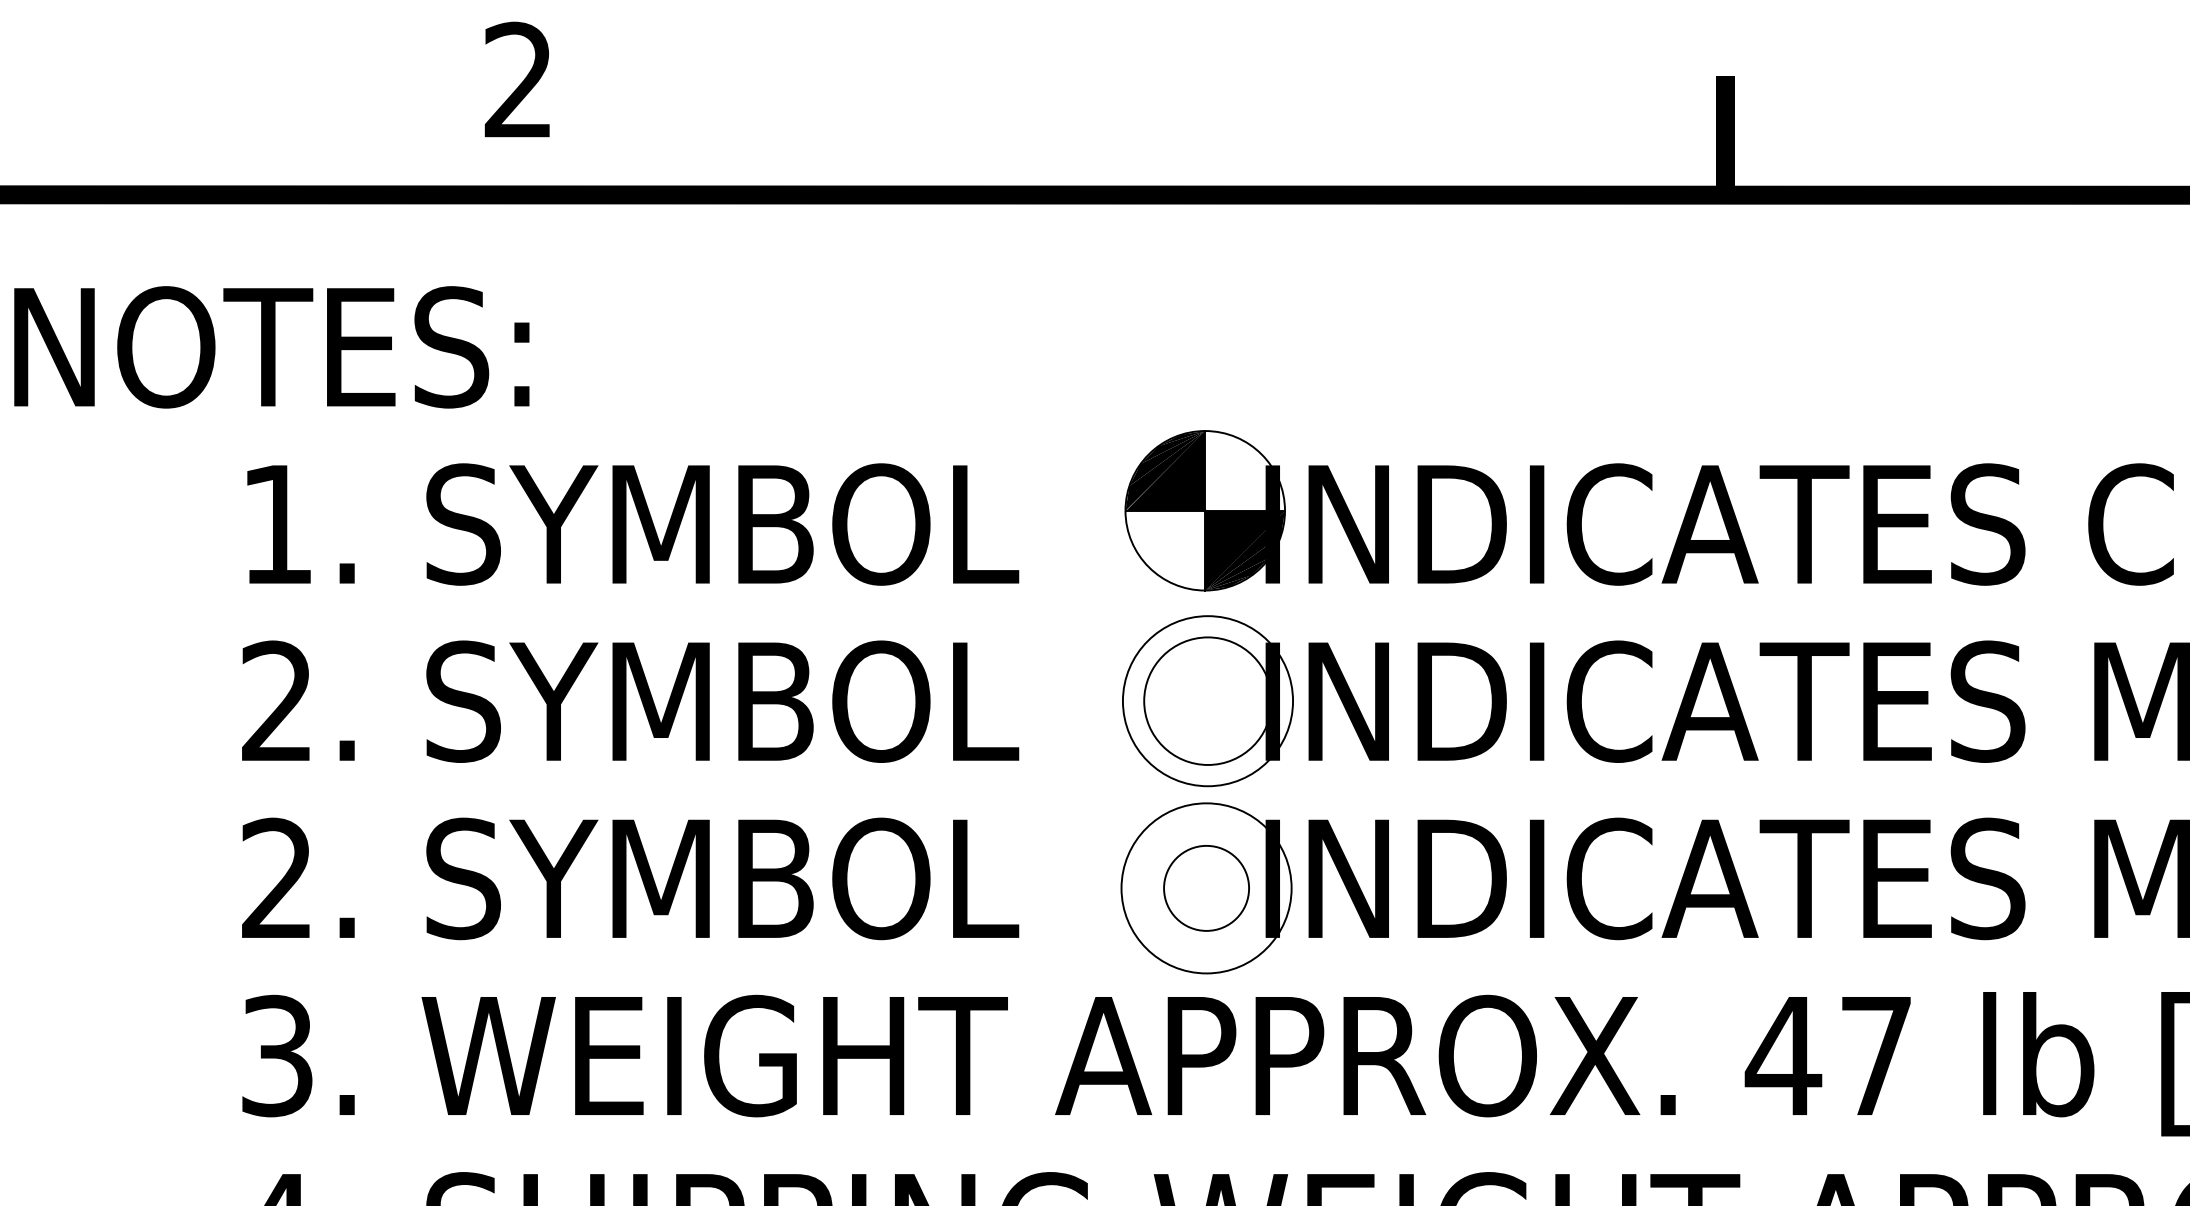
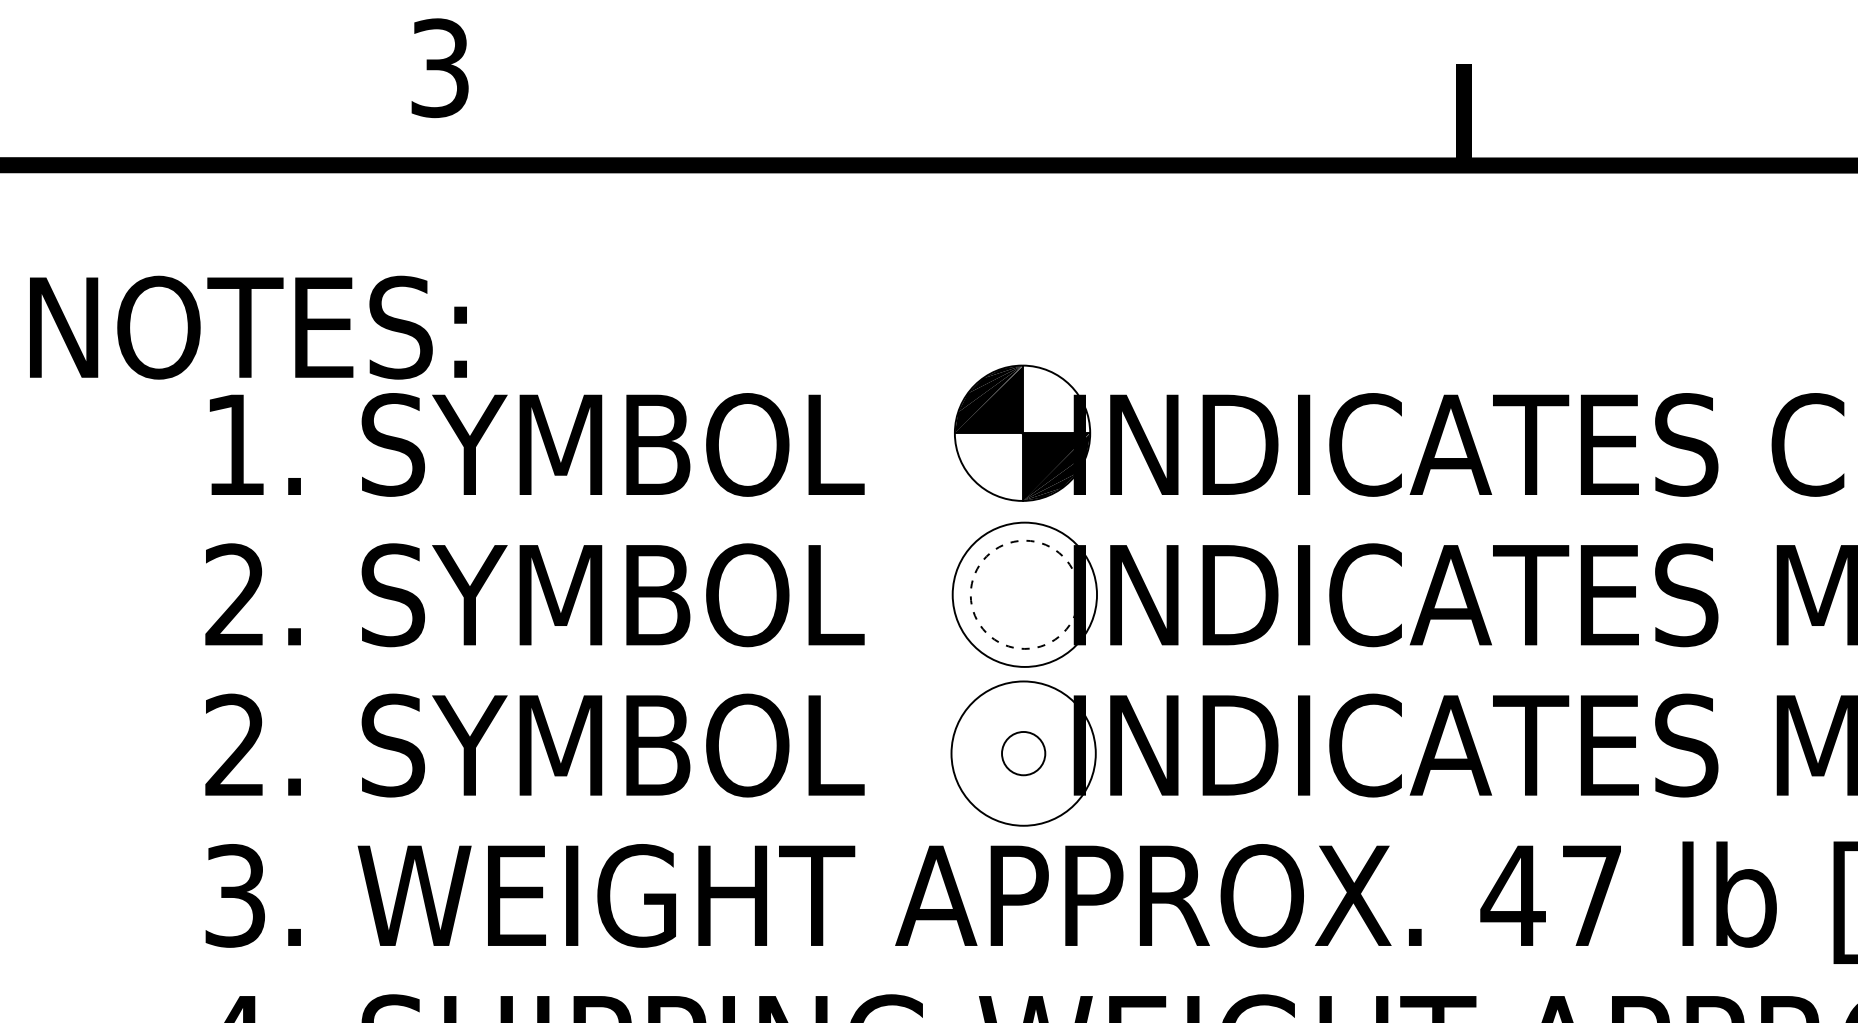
text: (518, 80) -> (439, 68), 2 -> 3
text: (271, 347) -> (248, 327), moved
circle: (1207, 700) -> (1024, 594), solid -> dashed
circle: (1206, 887) -> (1023, 752), size x0.6

